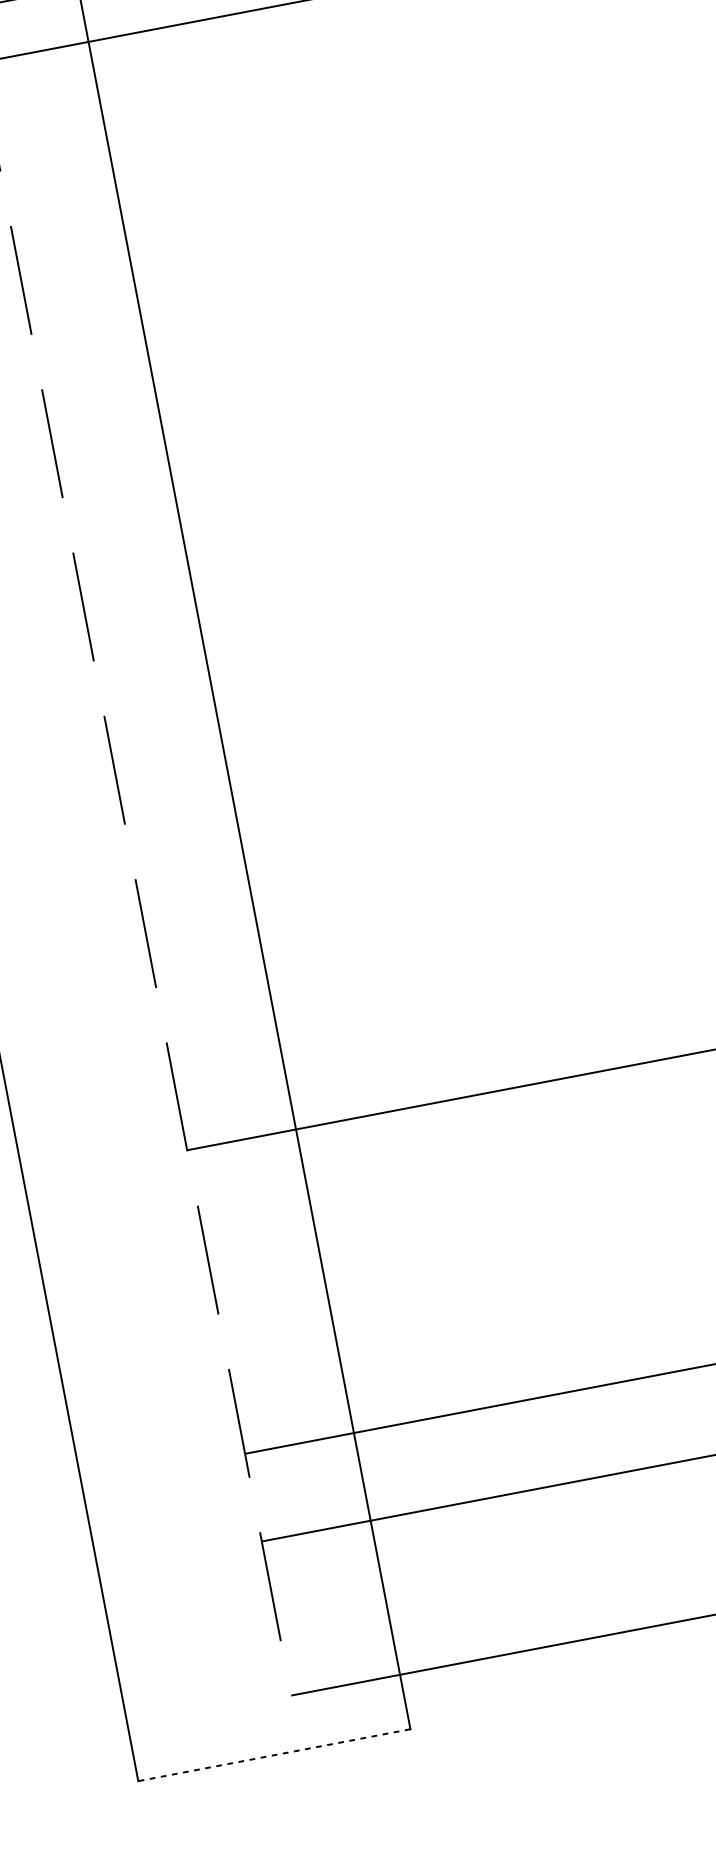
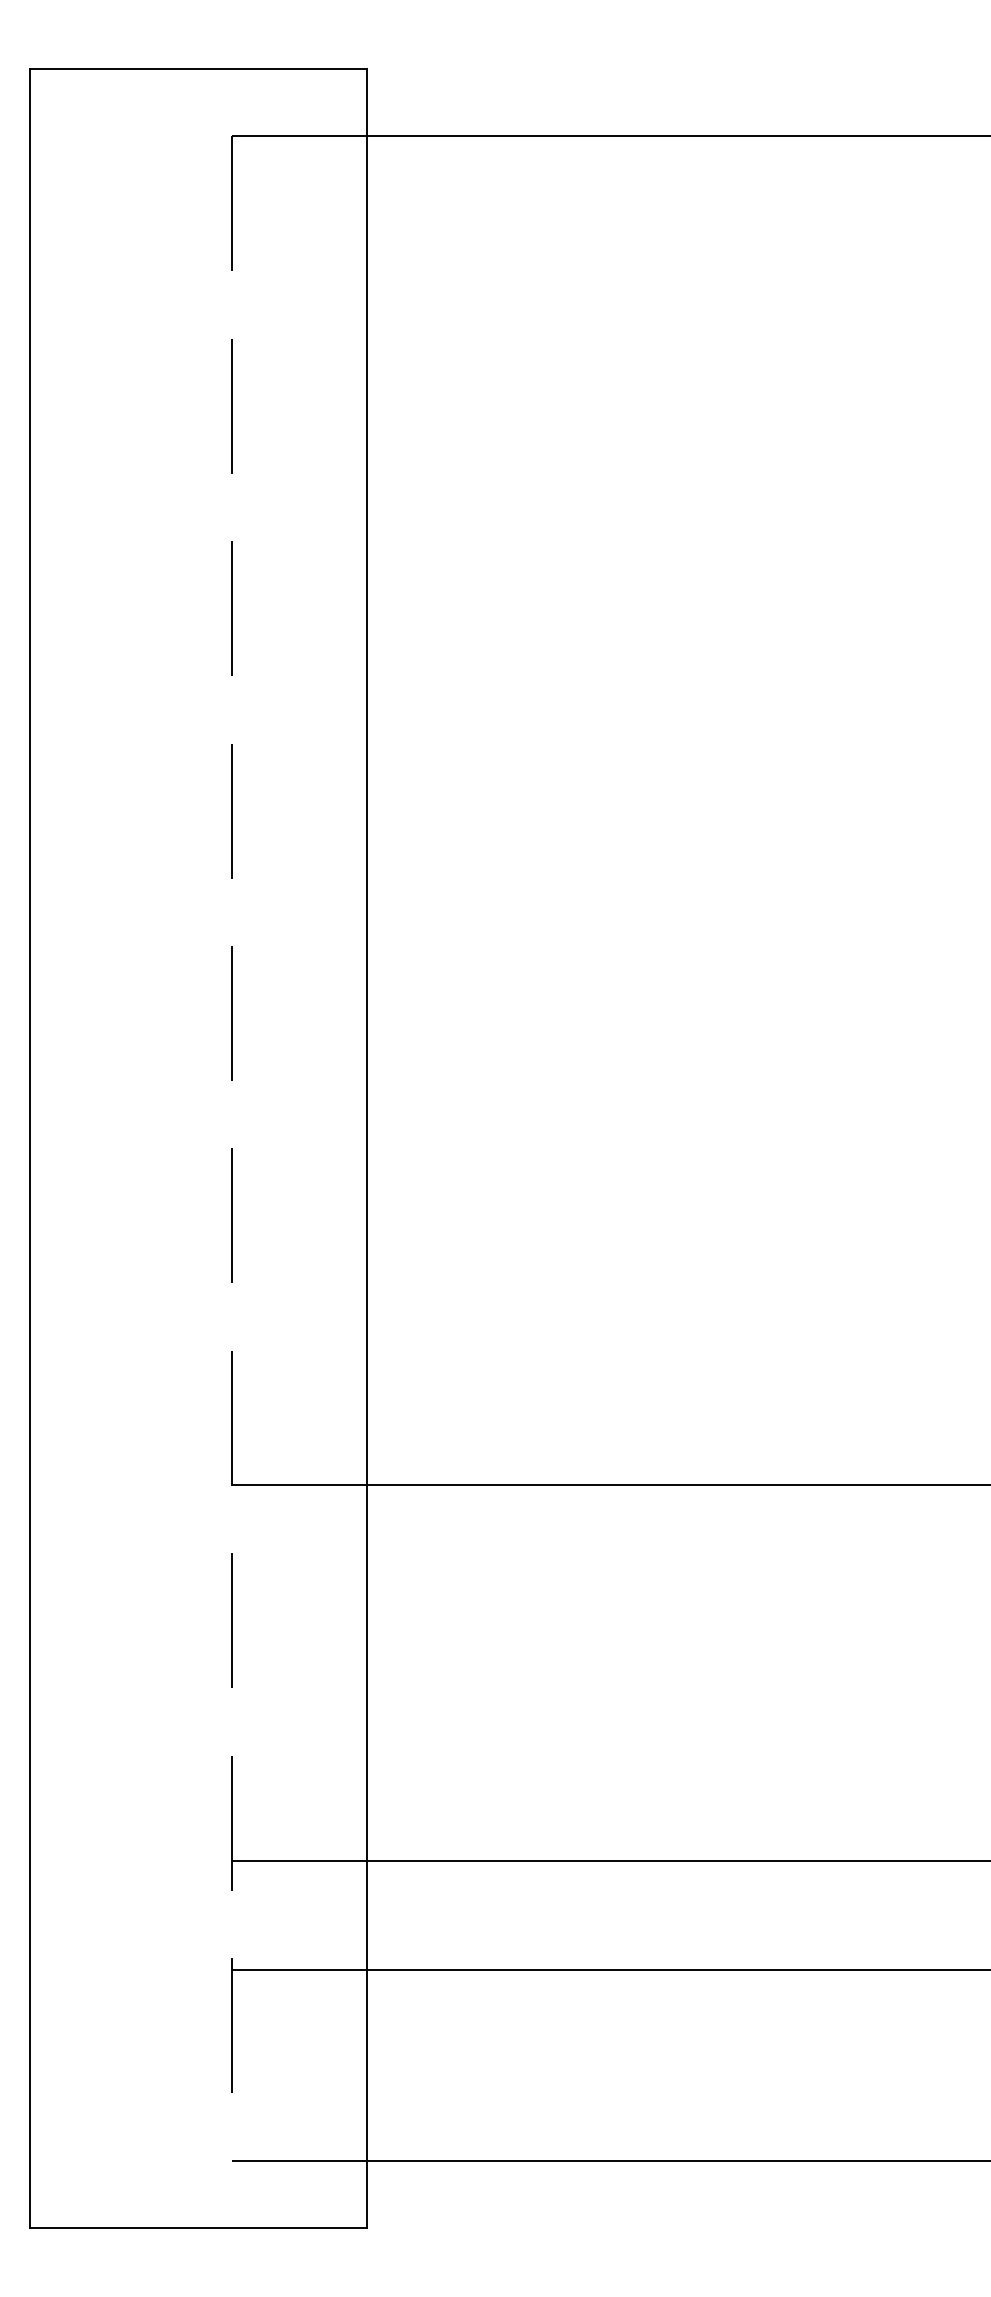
line: (274, 1755) -> (198, 2228), dashed -> solid

